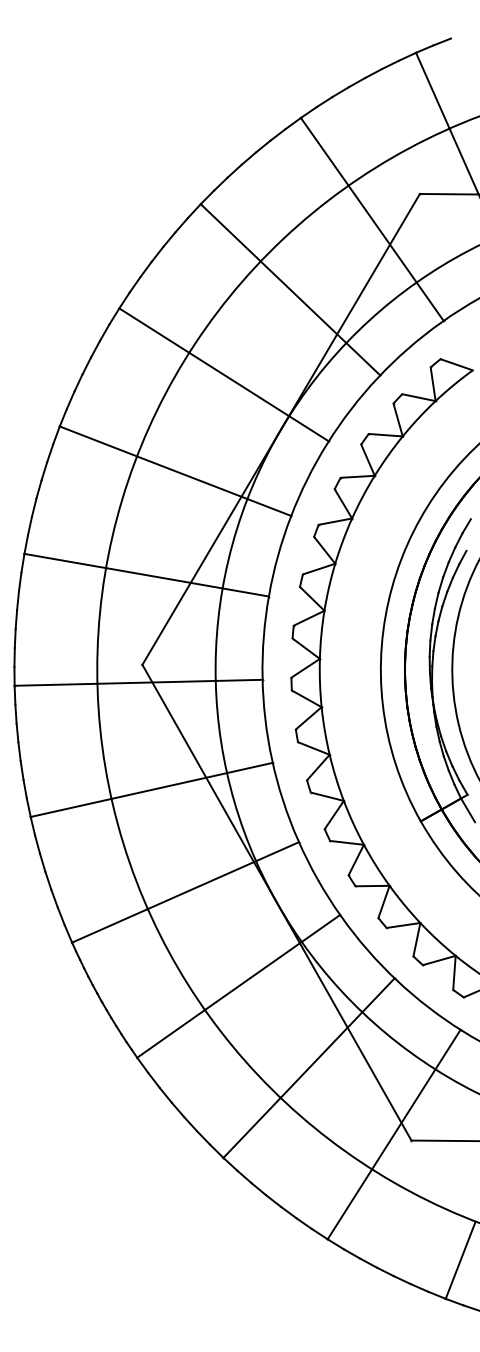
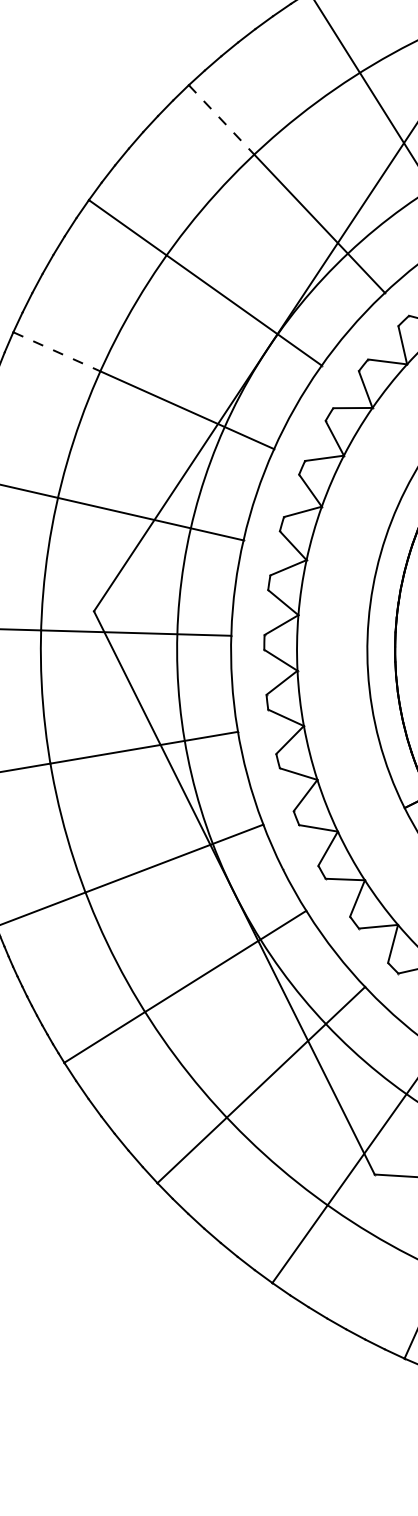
line: (231, 233) -> (222, 120), solid -> dashed
line: (98, 441) -> (56, 351), solid -> dashed

